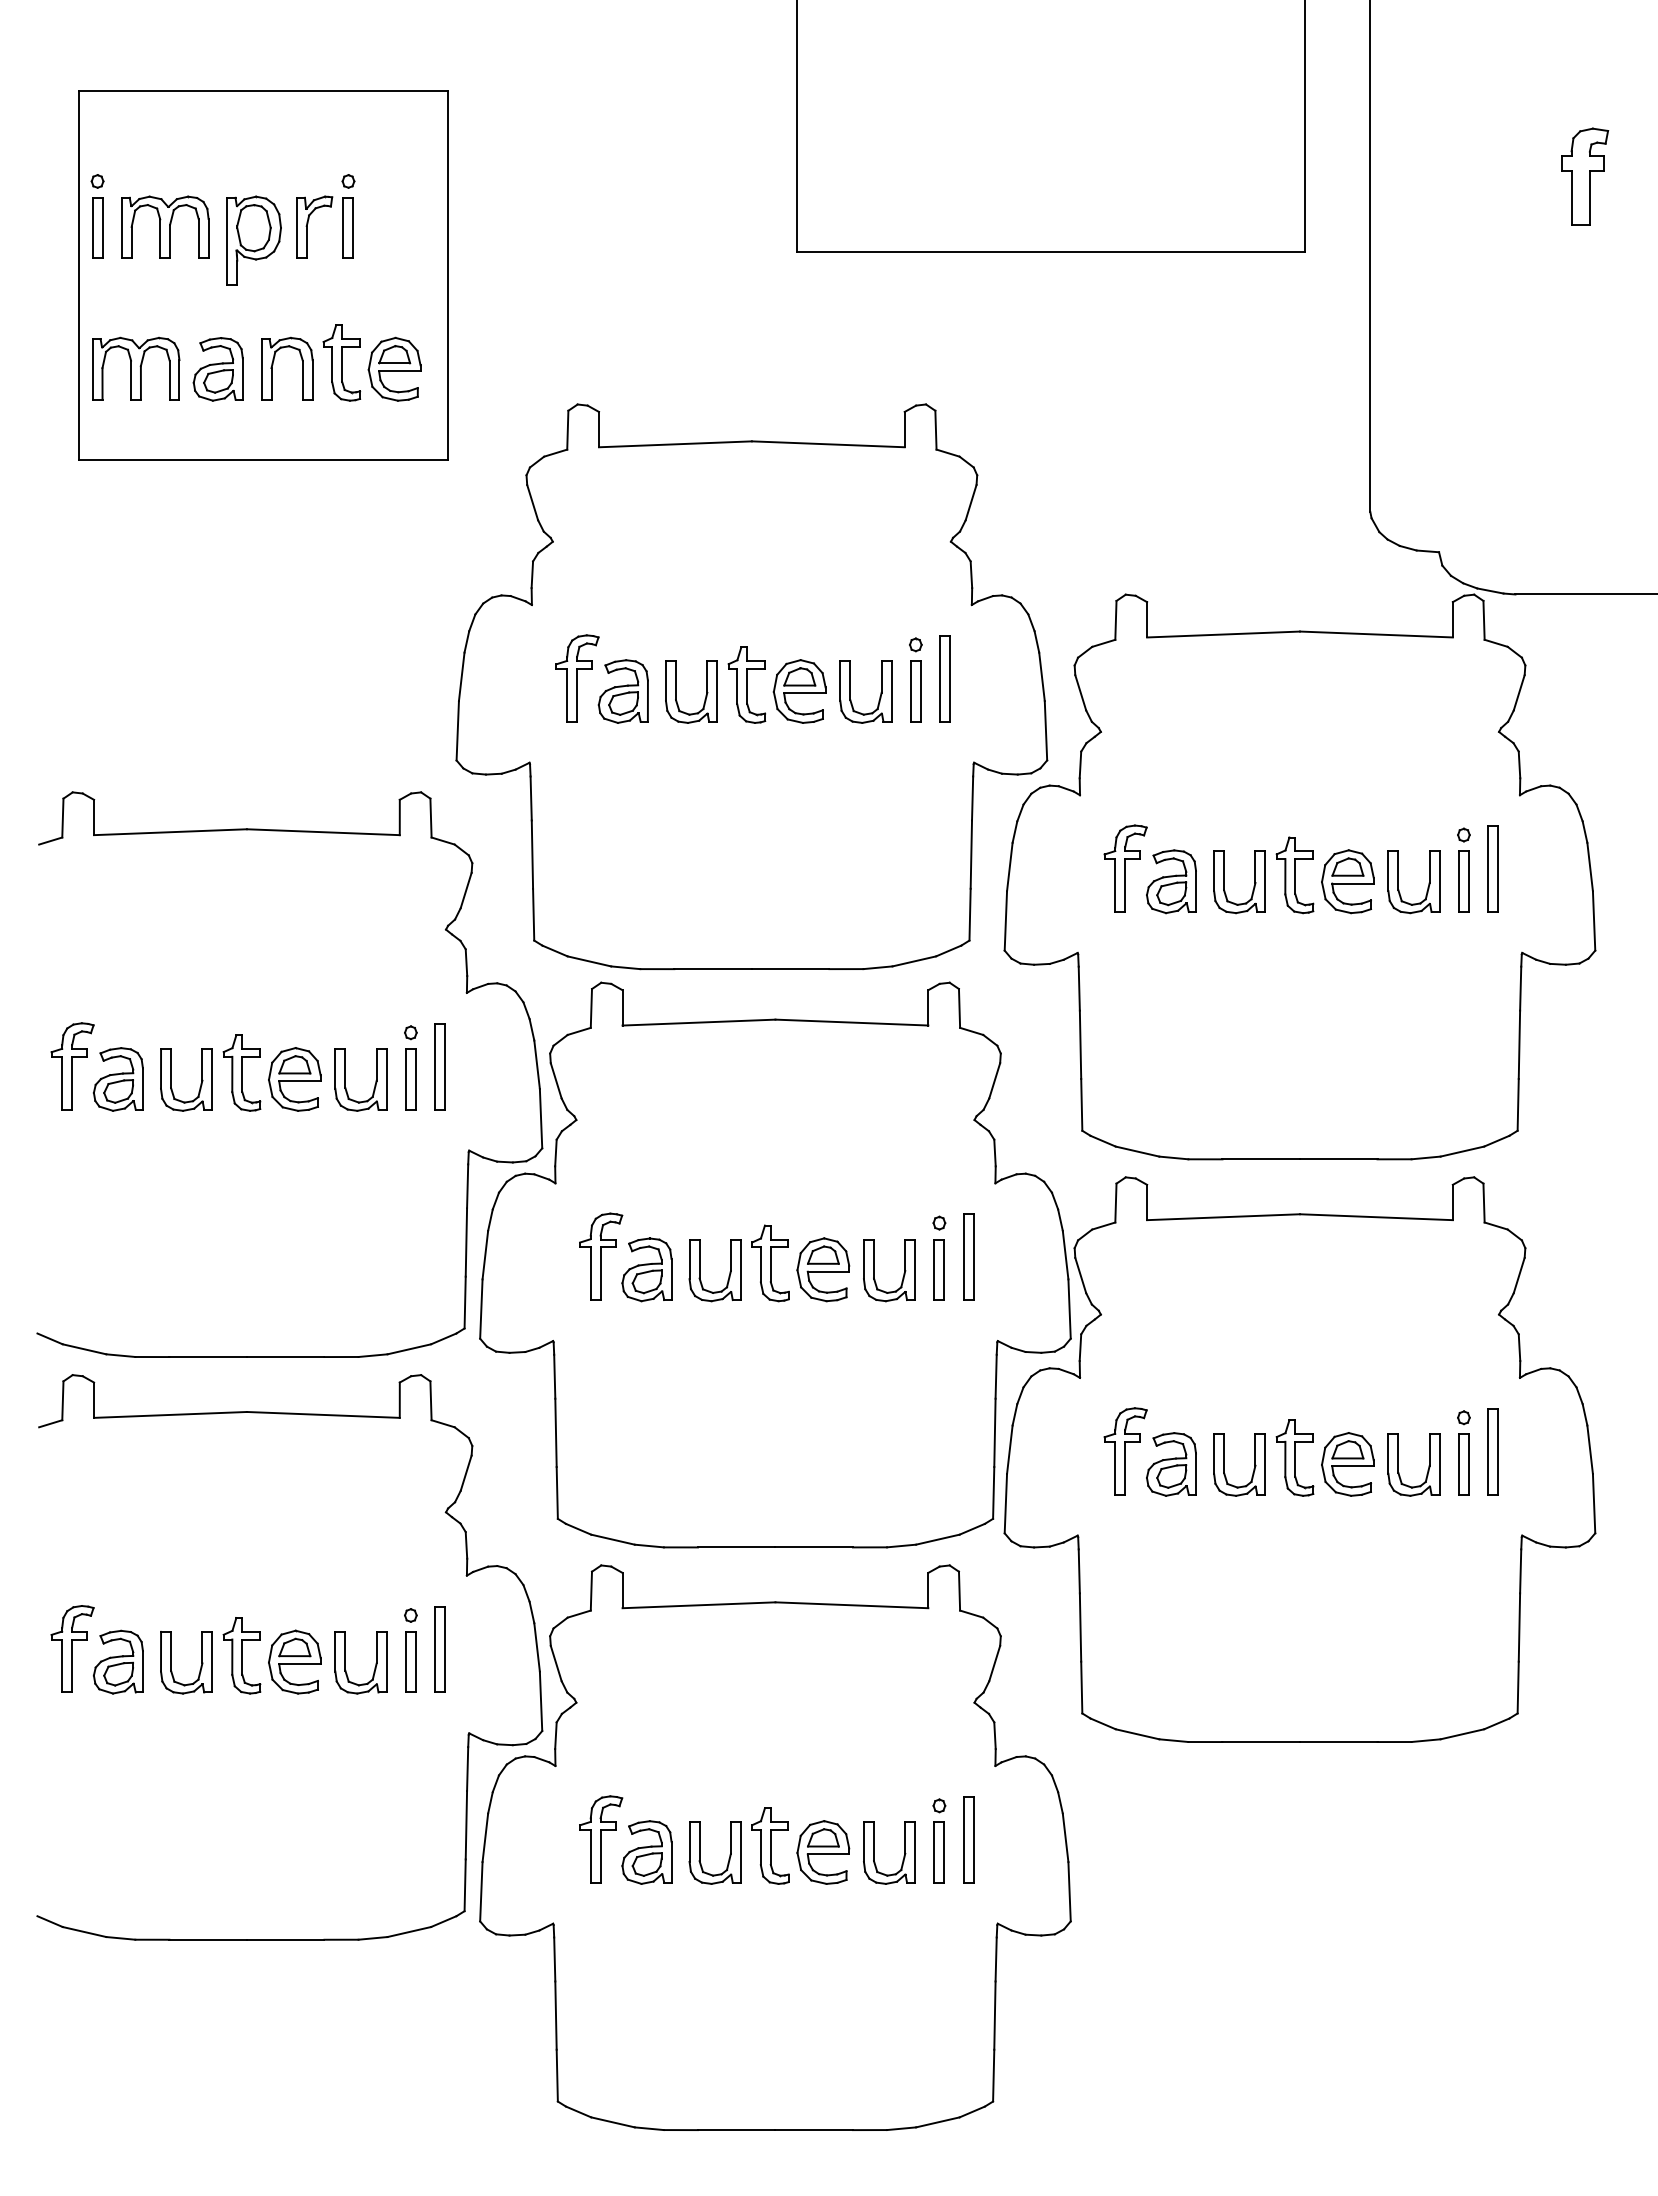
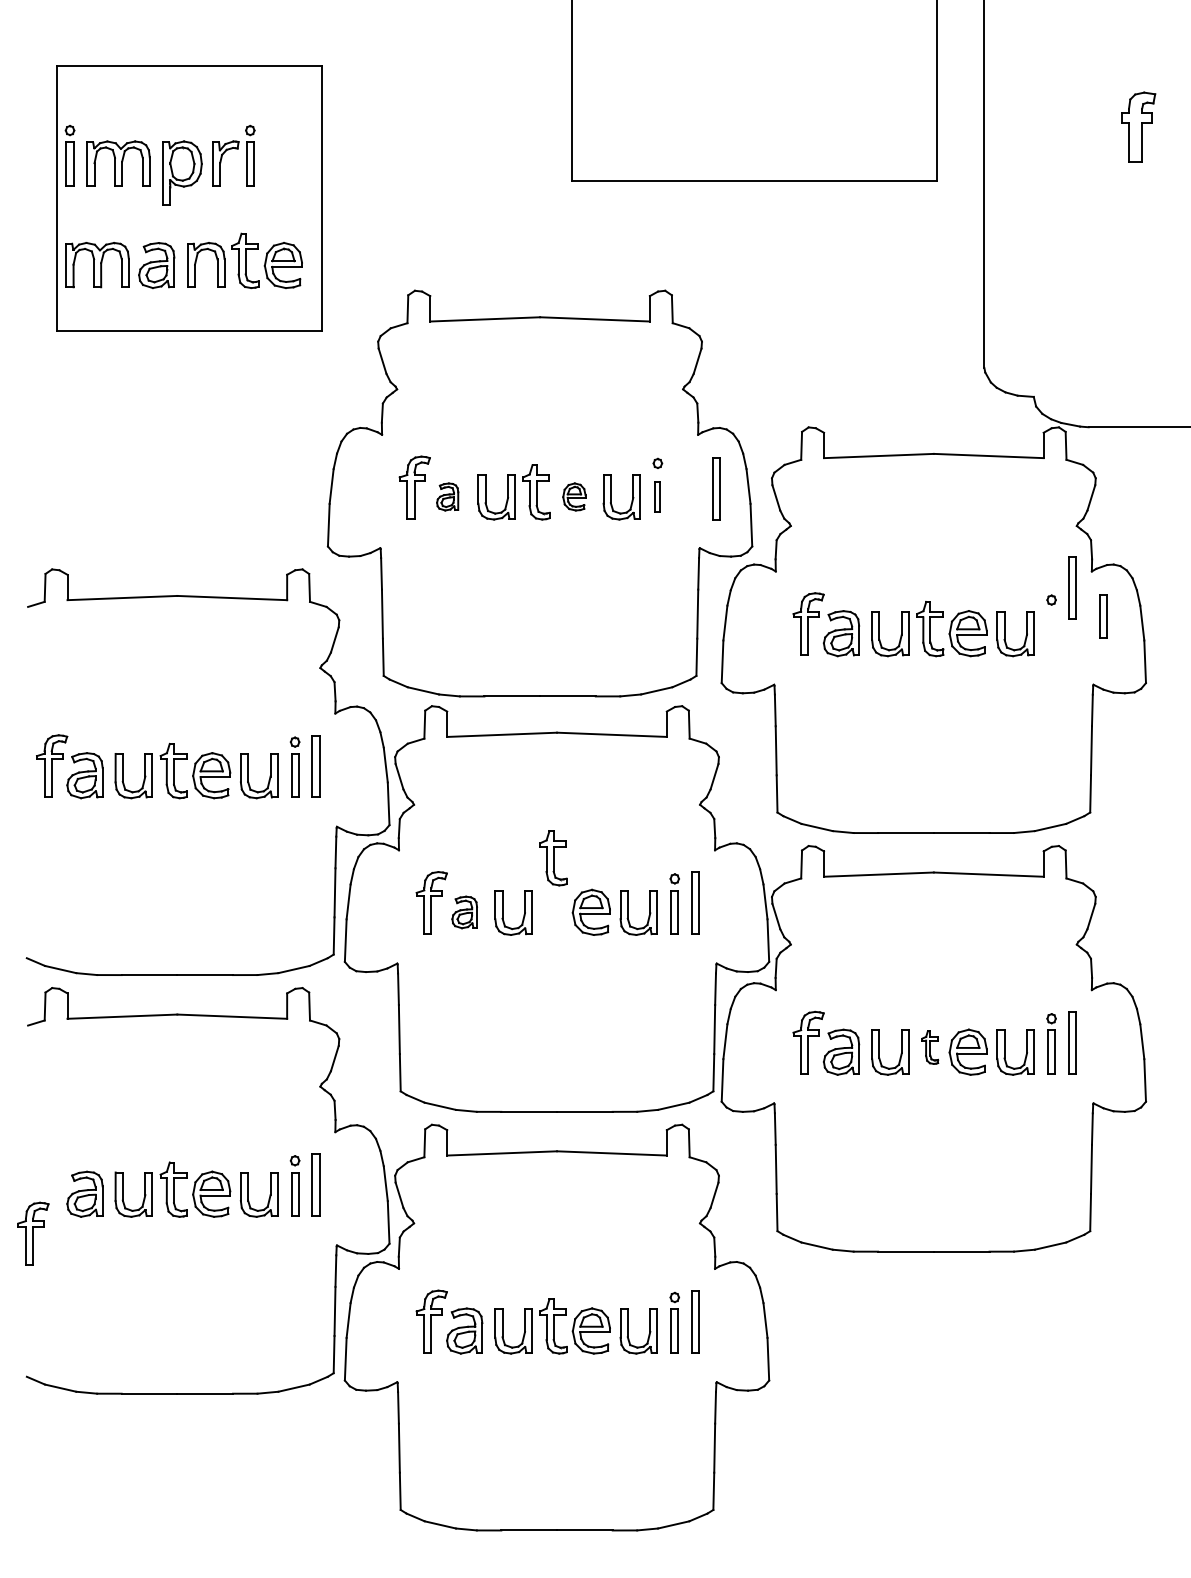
part: (944, 678) -> (715, 489), moved
part: (622, 691) -> (447, 496), size x0.6
part: (799, 691) -> (574, 496), size x0.6
part: (915, 691) -> (657, 496), size x0.7
part: (1492, 868) -> (1072, 587), moved
part: (1463, 881) -> (1103, 616), moved
part: (770, 1263) -> (553, 858), moved
part: (646, 1269) -> (464, 912), size x0.7
part: (1294, 1457) -> (929, 1047), size x0.6
part: (72, 1648) -> (33, 1233), moved

